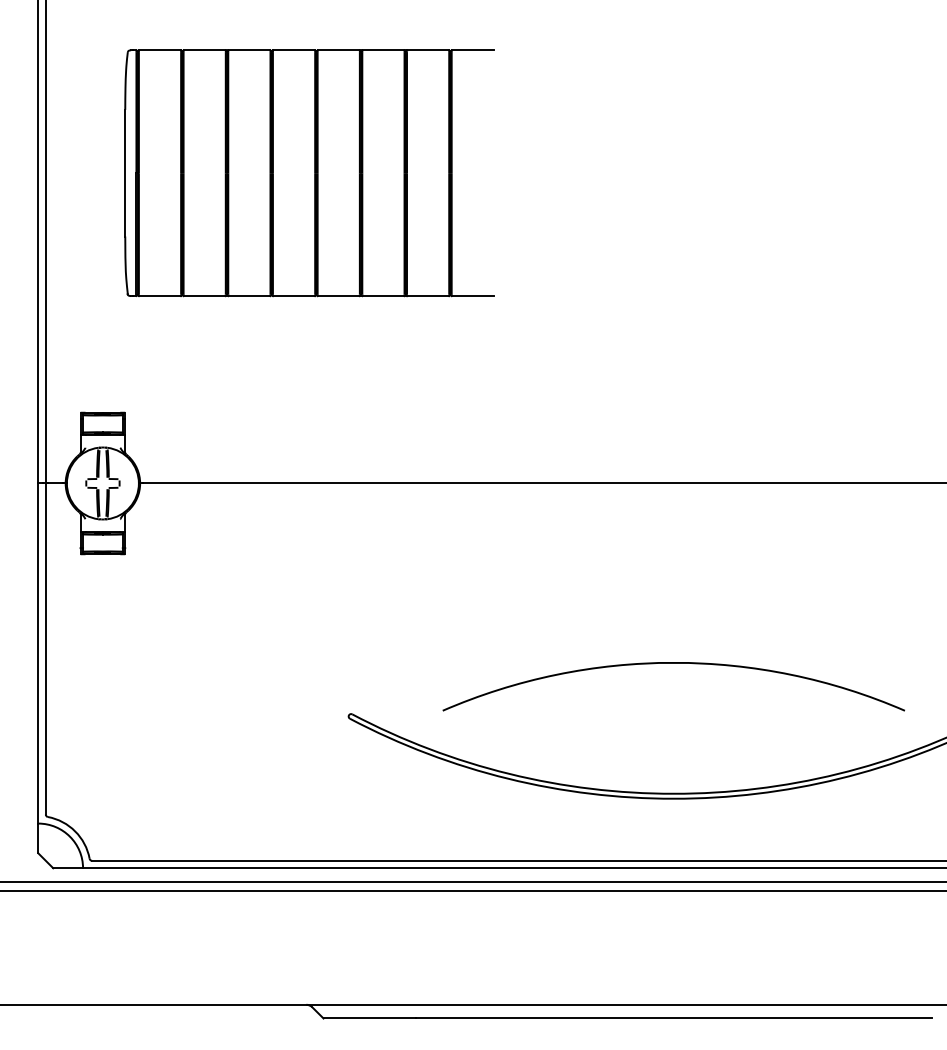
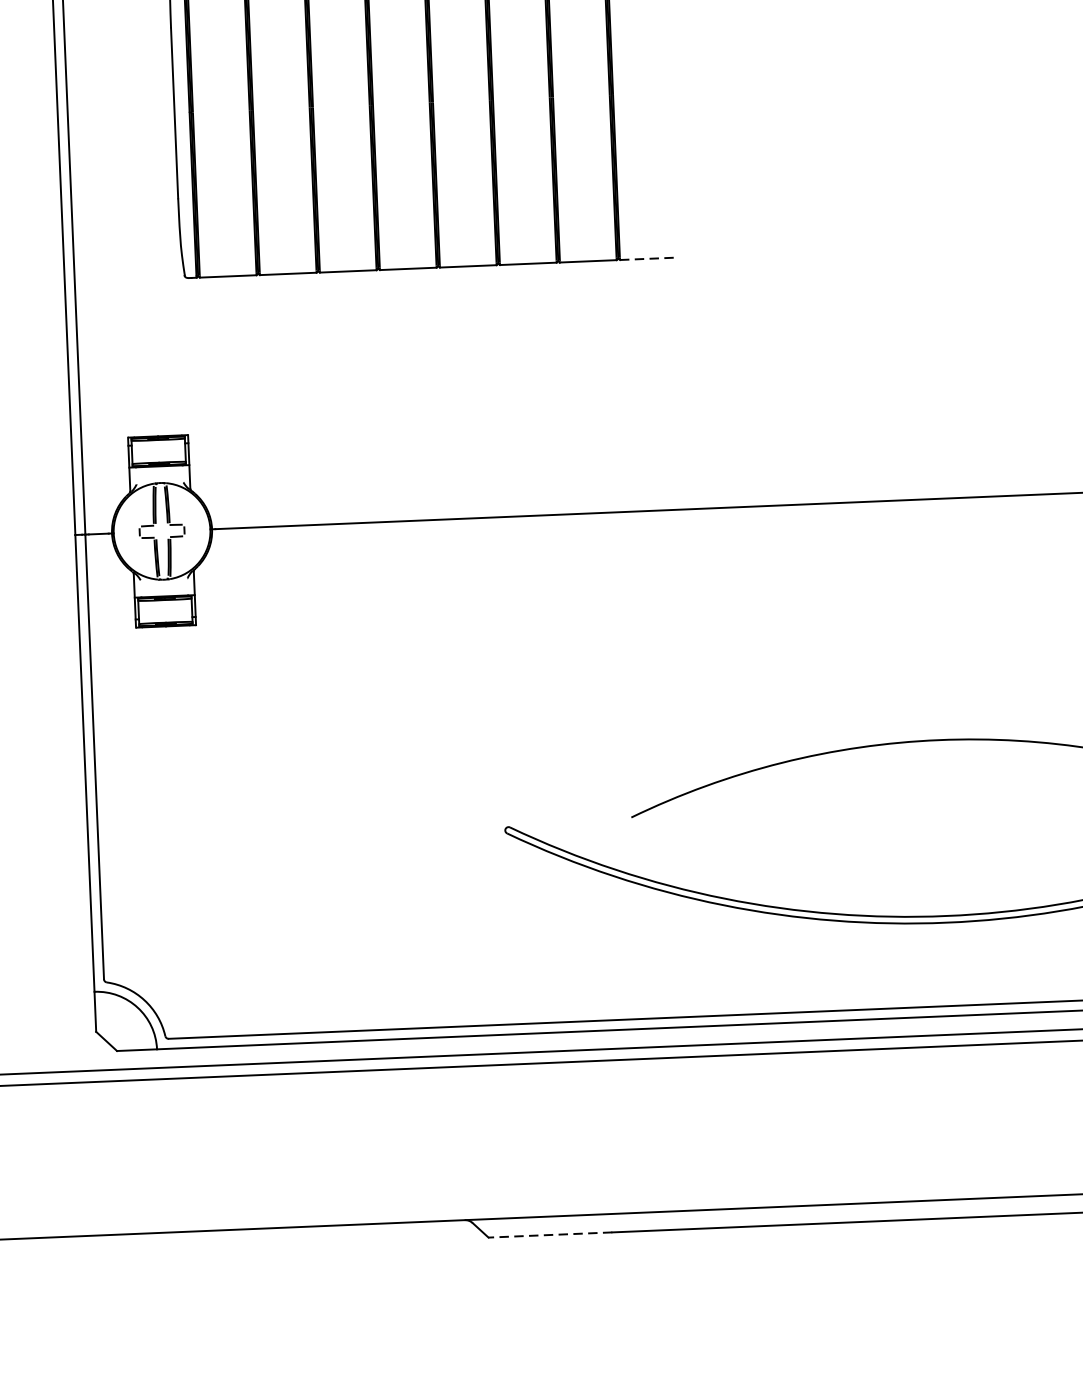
line: (473, 296) -> (649, 259), solid -> dashed
line: (369, 1018) -> (550, 1235), solid -> dashed

